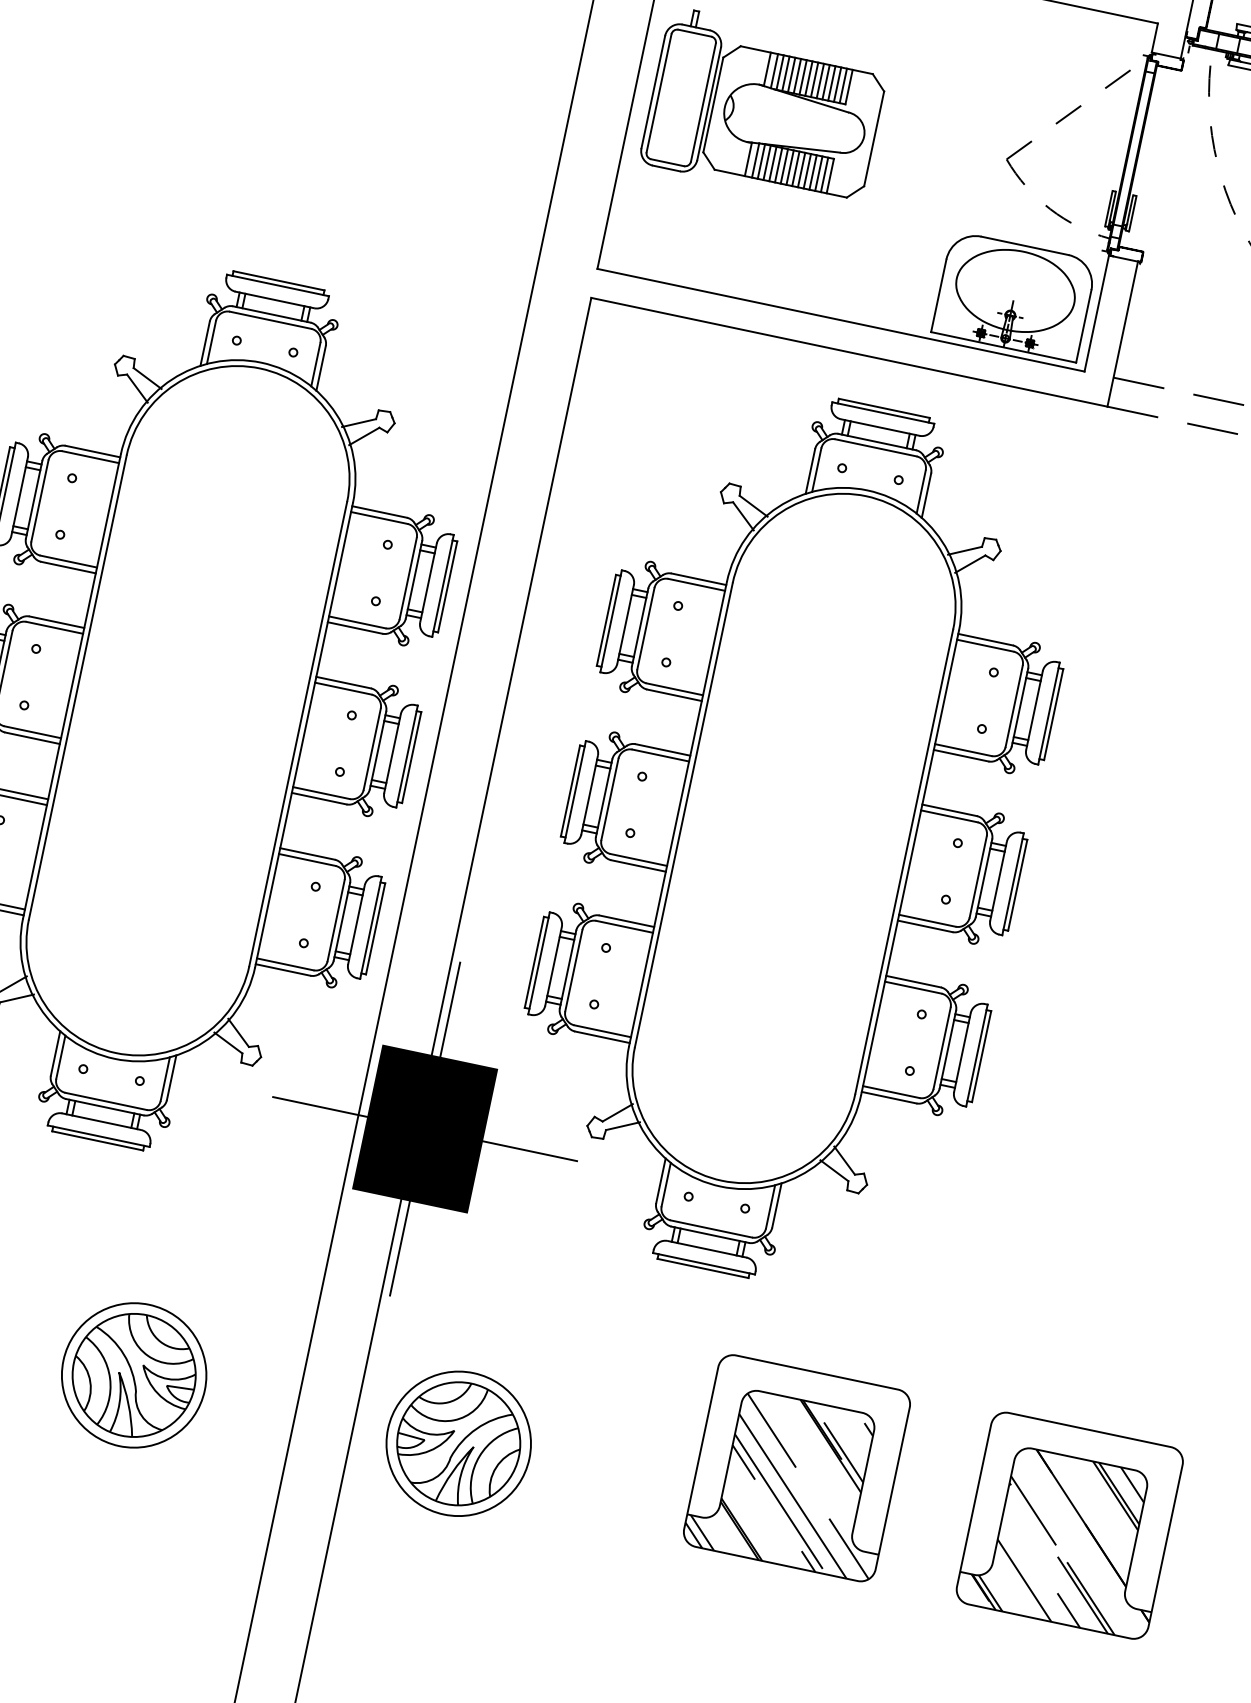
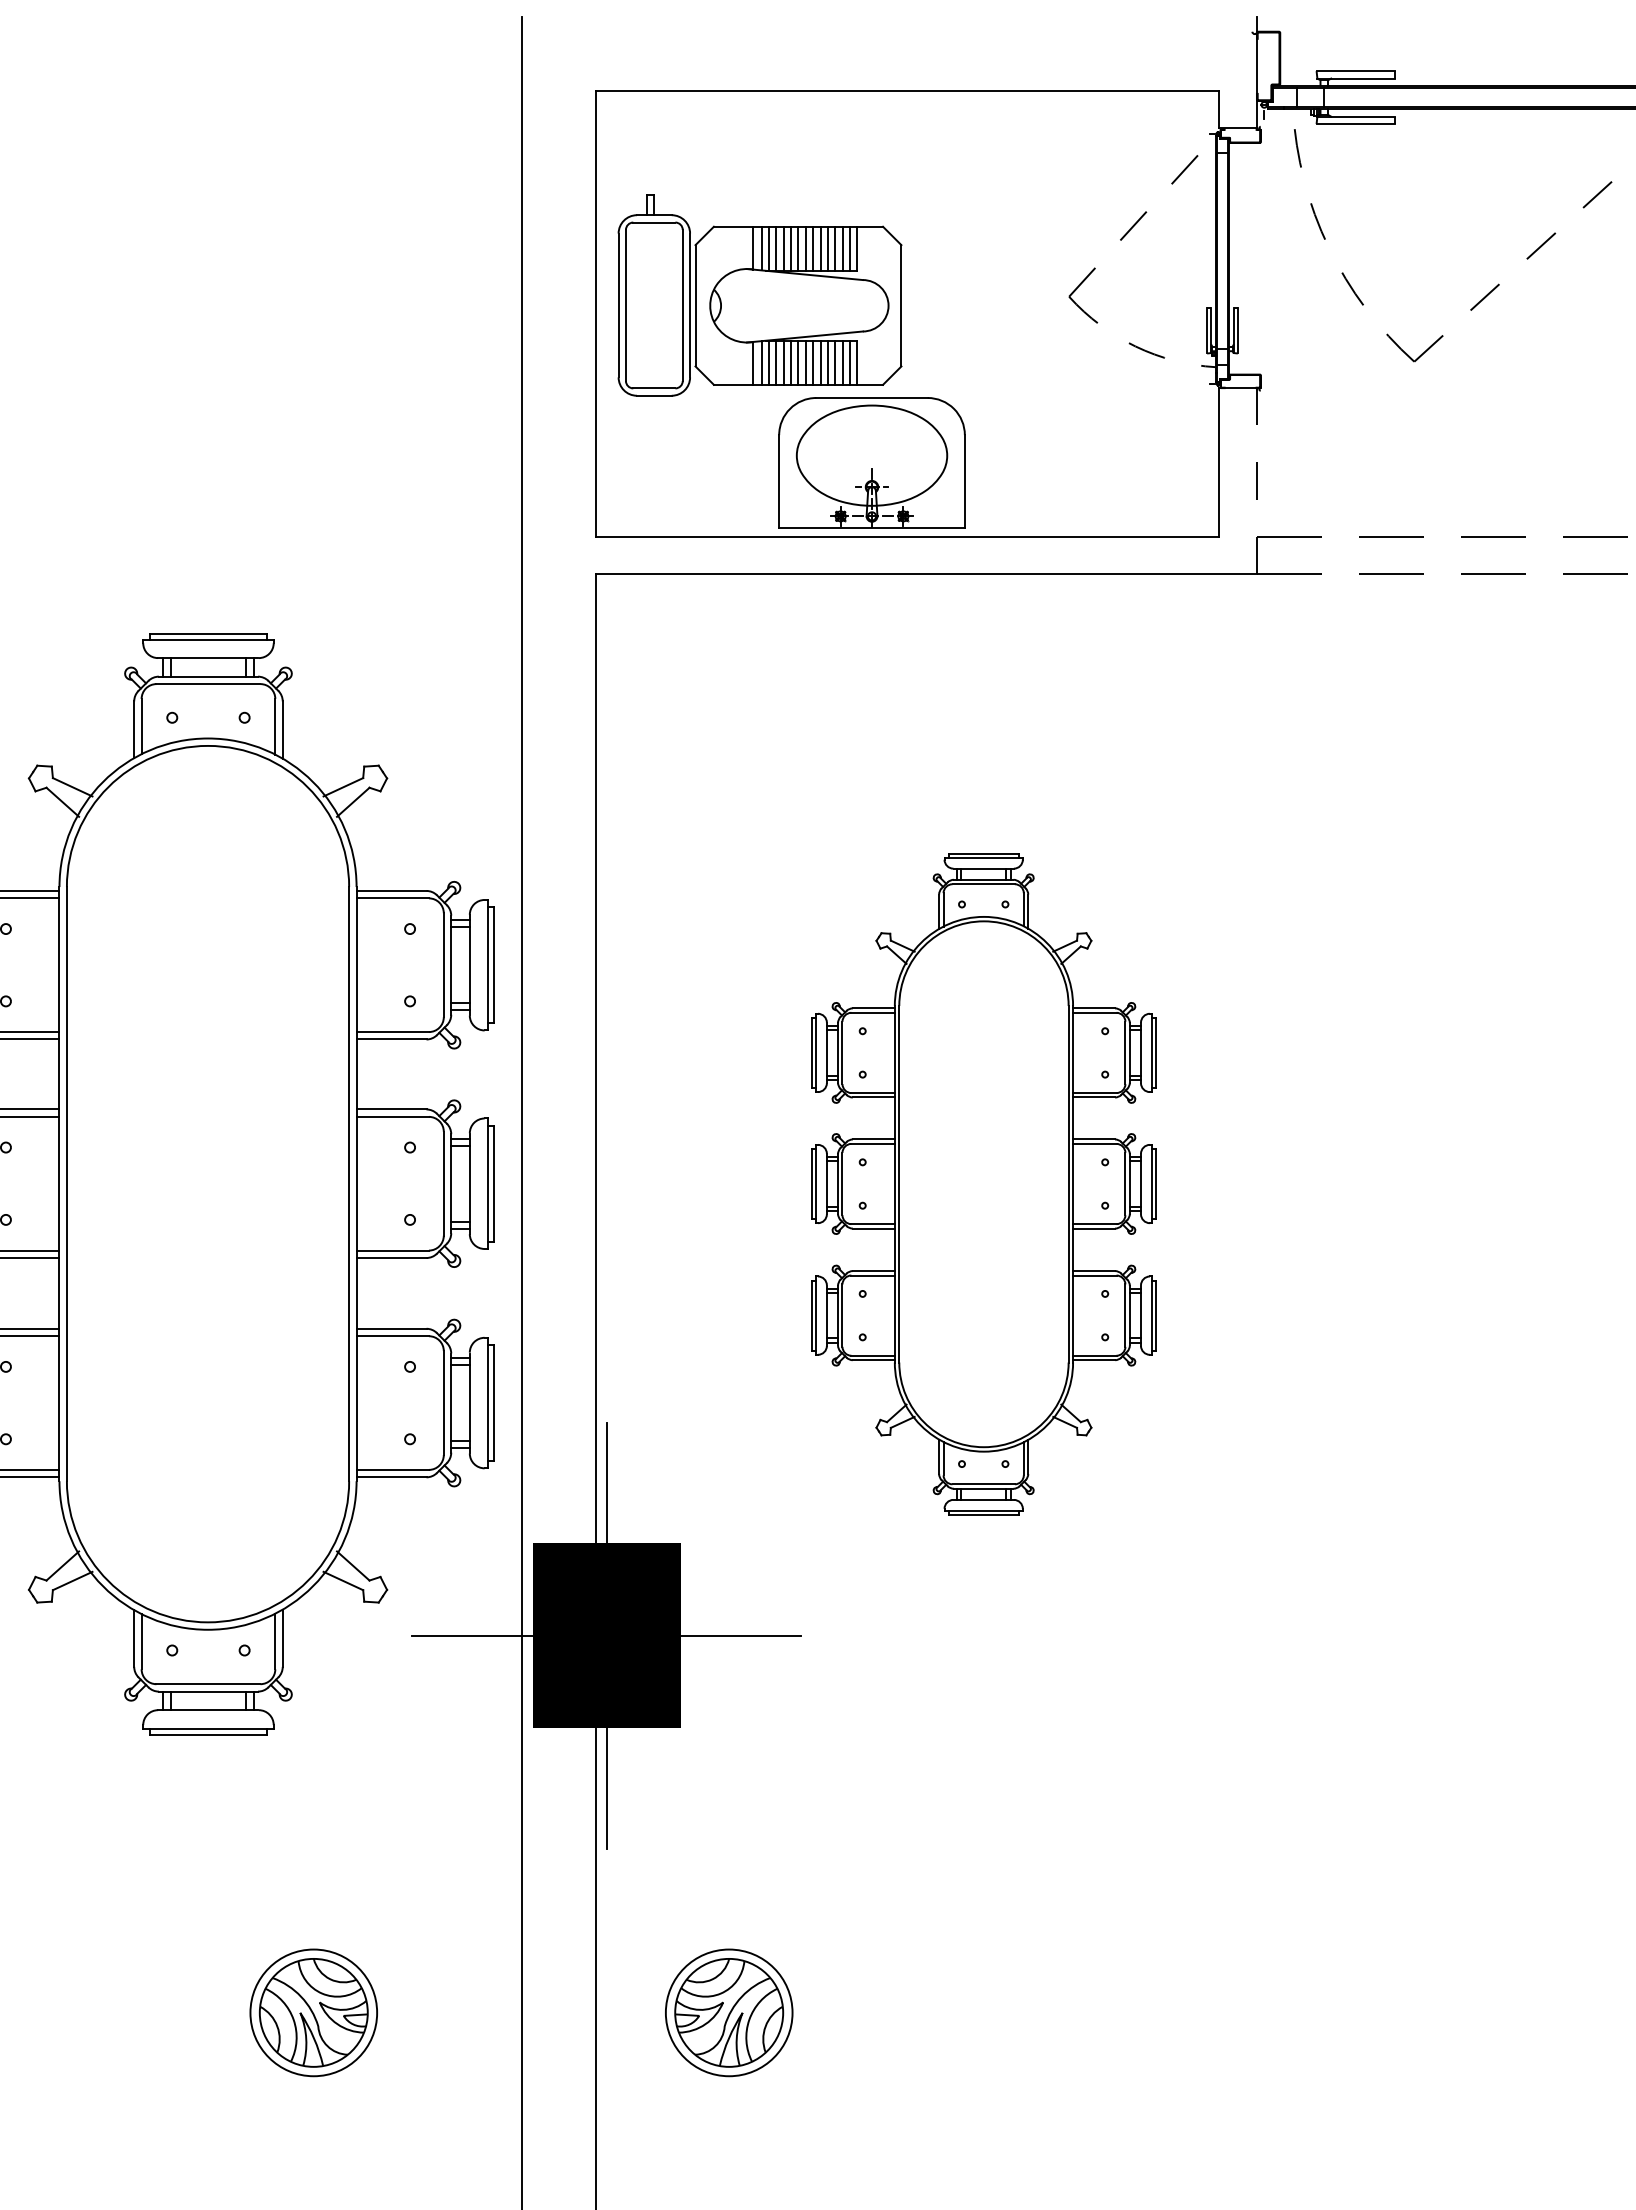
part: (1014, 296) -> (871, 462), moved
line: (1122, 333) -> (1256, 480), solid -> dashed
part: (793, 838) -> (983, 1184), size x0.6
part: (134, 1375) -> (313, 2012), size x0.7
part: (458, 1443) -> (728, 2012), size x0.7
part: (796, 1468) -> (1149, 1955), removed
part: (1069, 1525) -> (1499, 1955), removed

